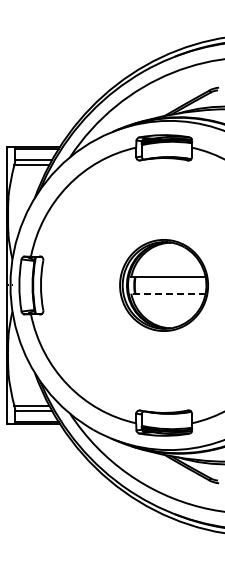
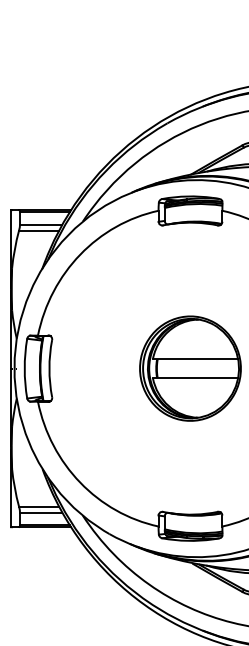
line: (168, 293) -> (195, 377), dashed -> solid

